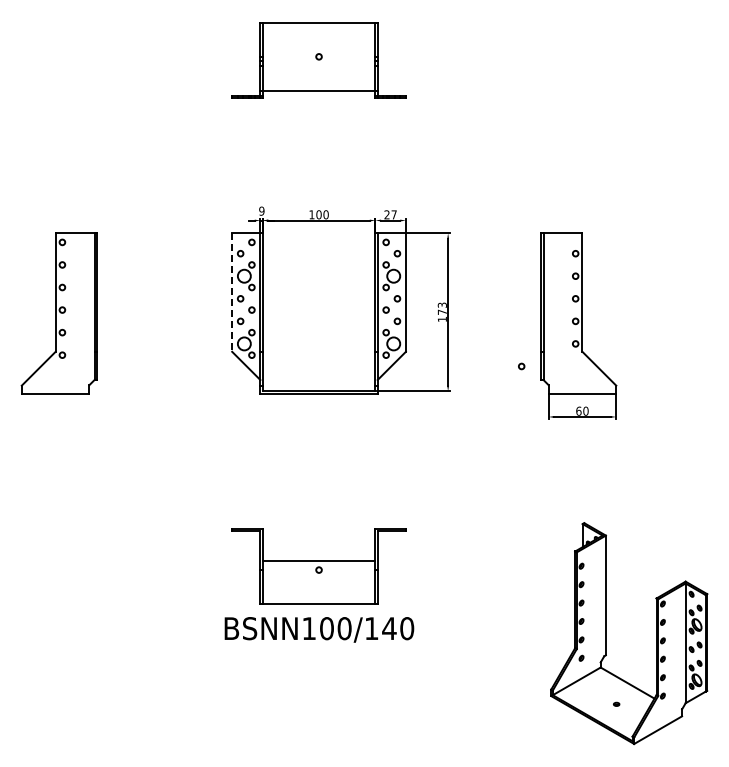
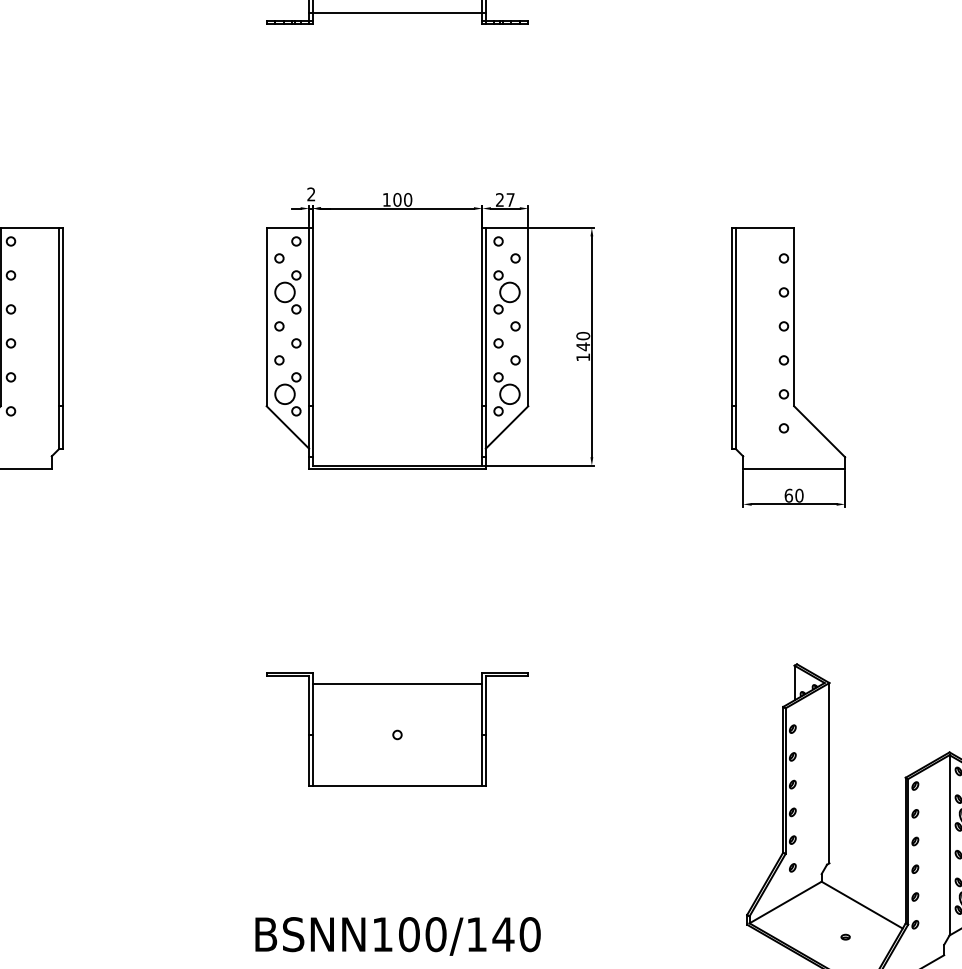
text: (261, 210) -> (310, 193), 9 -> 2
line: (232, 293) -> (267, 318), dashed -> solid
text: (441, 308) -> (581, 341), 173 -> 140
circle: (521, 366) -> (783, 428), moved
line: (318, 561) -> (396, 684), moved
text: (319, 629) -> (398, 935), moved

